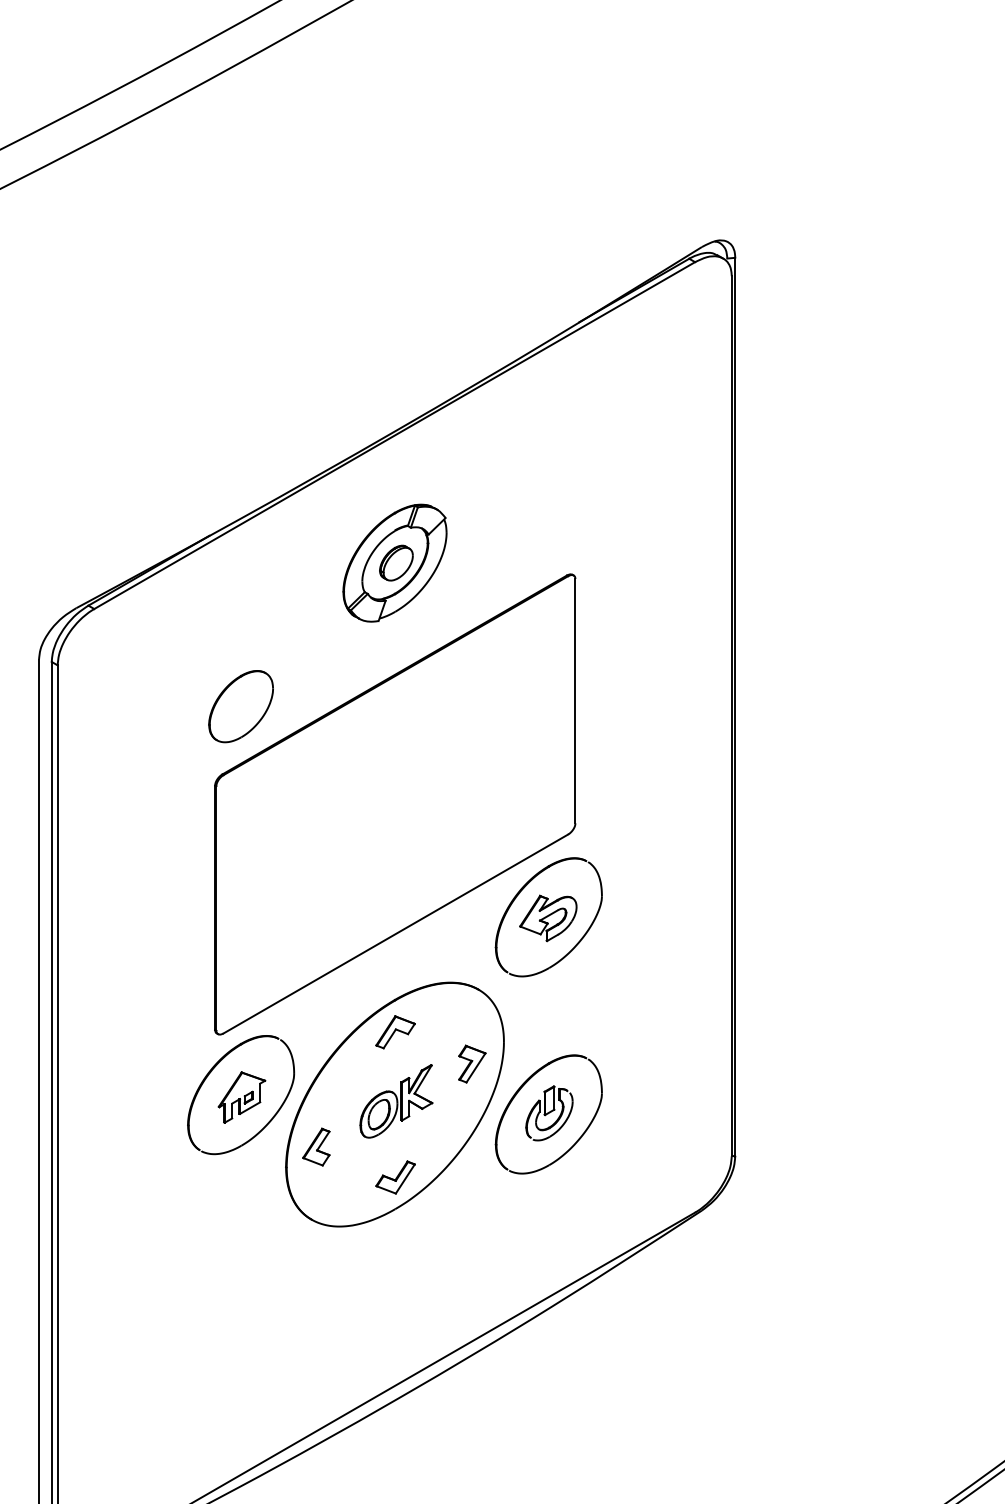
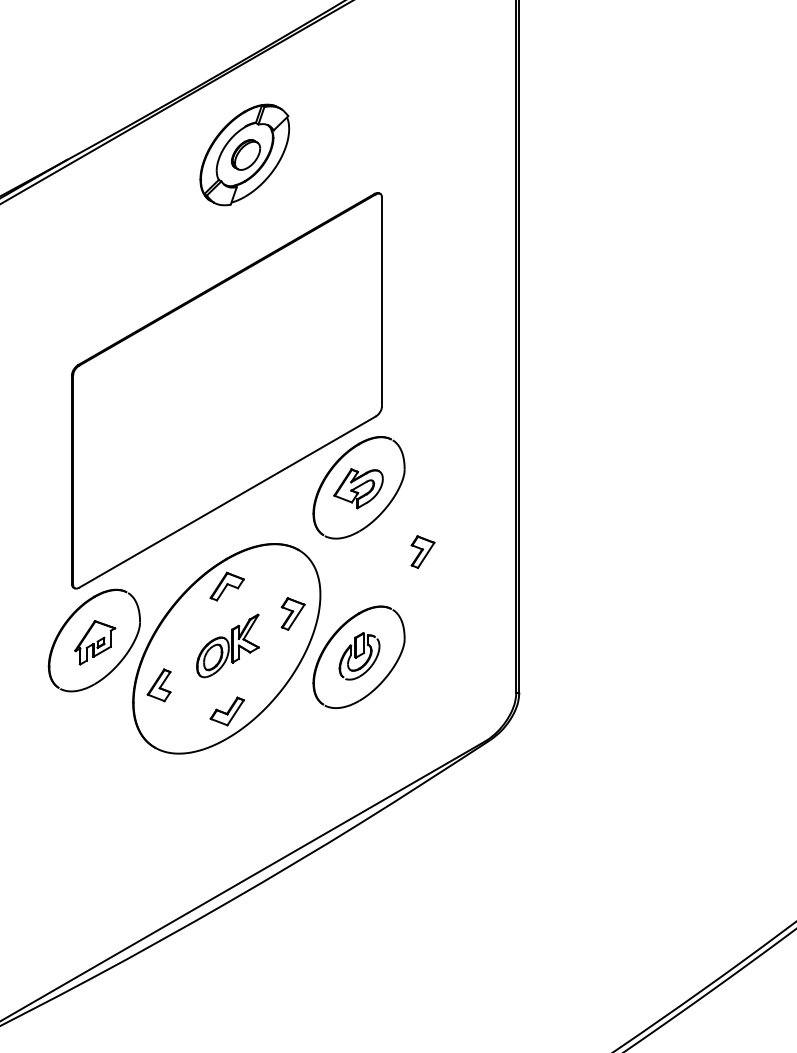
part: (394, 562) -> (244, 154), moved
part: (240, 706) -> (93, 306), removed
part: (623, 991) -> (423, 551), added

